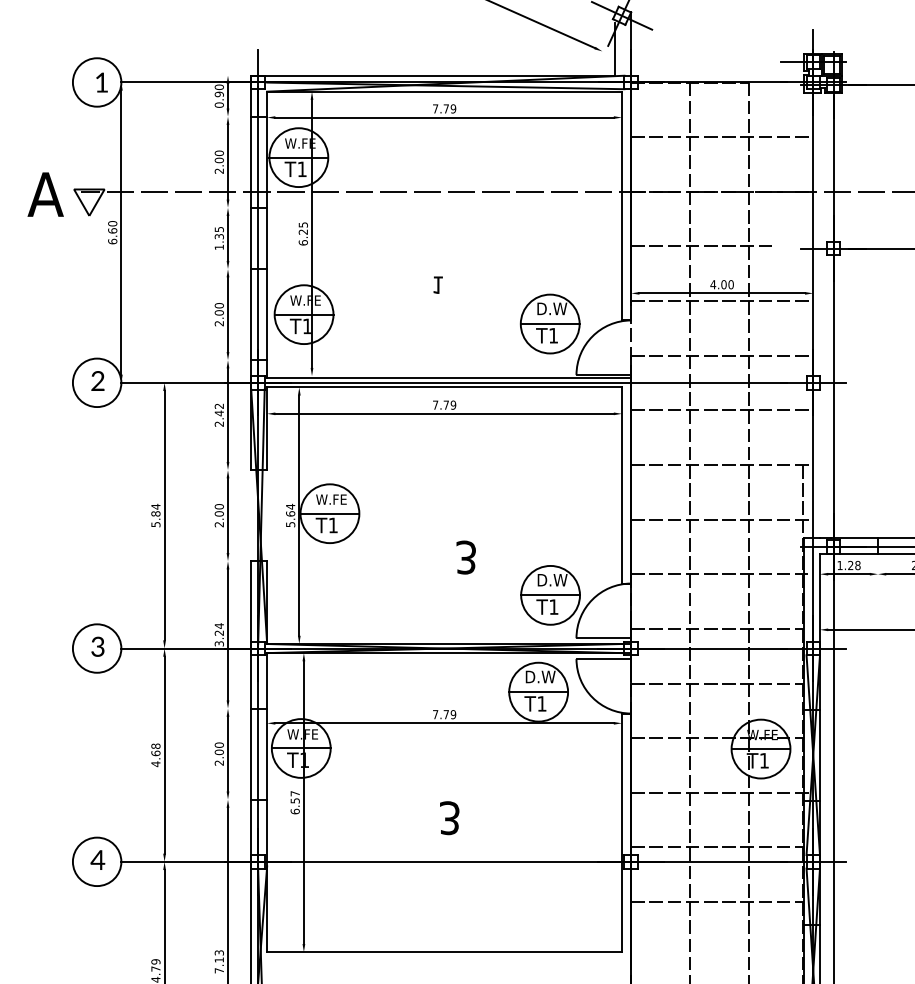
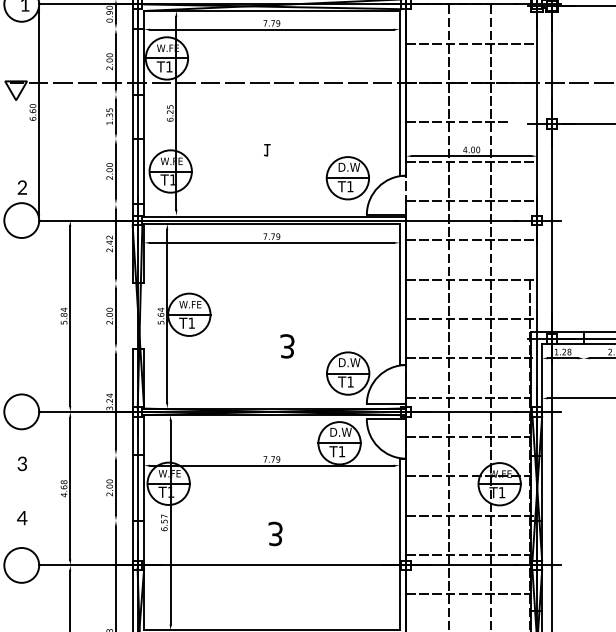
text: (97, 380) -> (22, 187), moved
text: (97, 646) -> (22, 463), moved
text: (97, 859) -> (22, 517), moved

